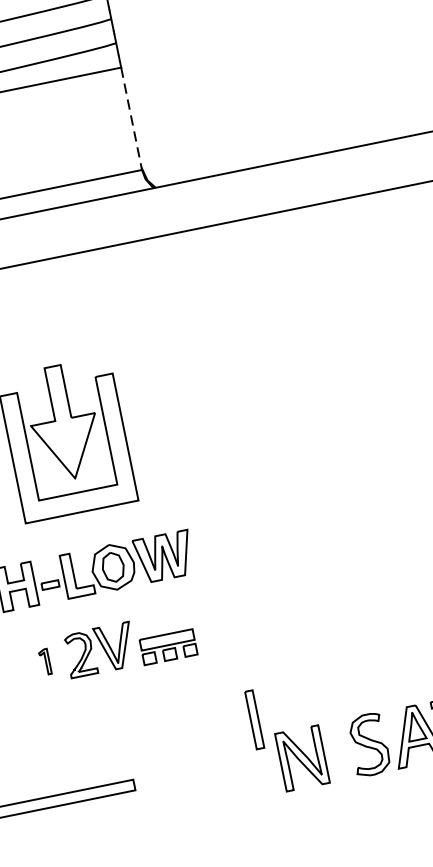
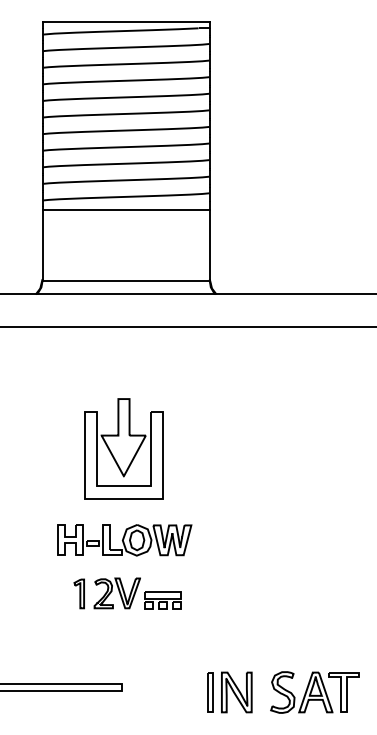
line: (131, 118) -> (209, 245), dashed -> solid
part: (44, 661) -> (78, 593), size x1.67
part: (254, 719) -> (210, 692), moved

